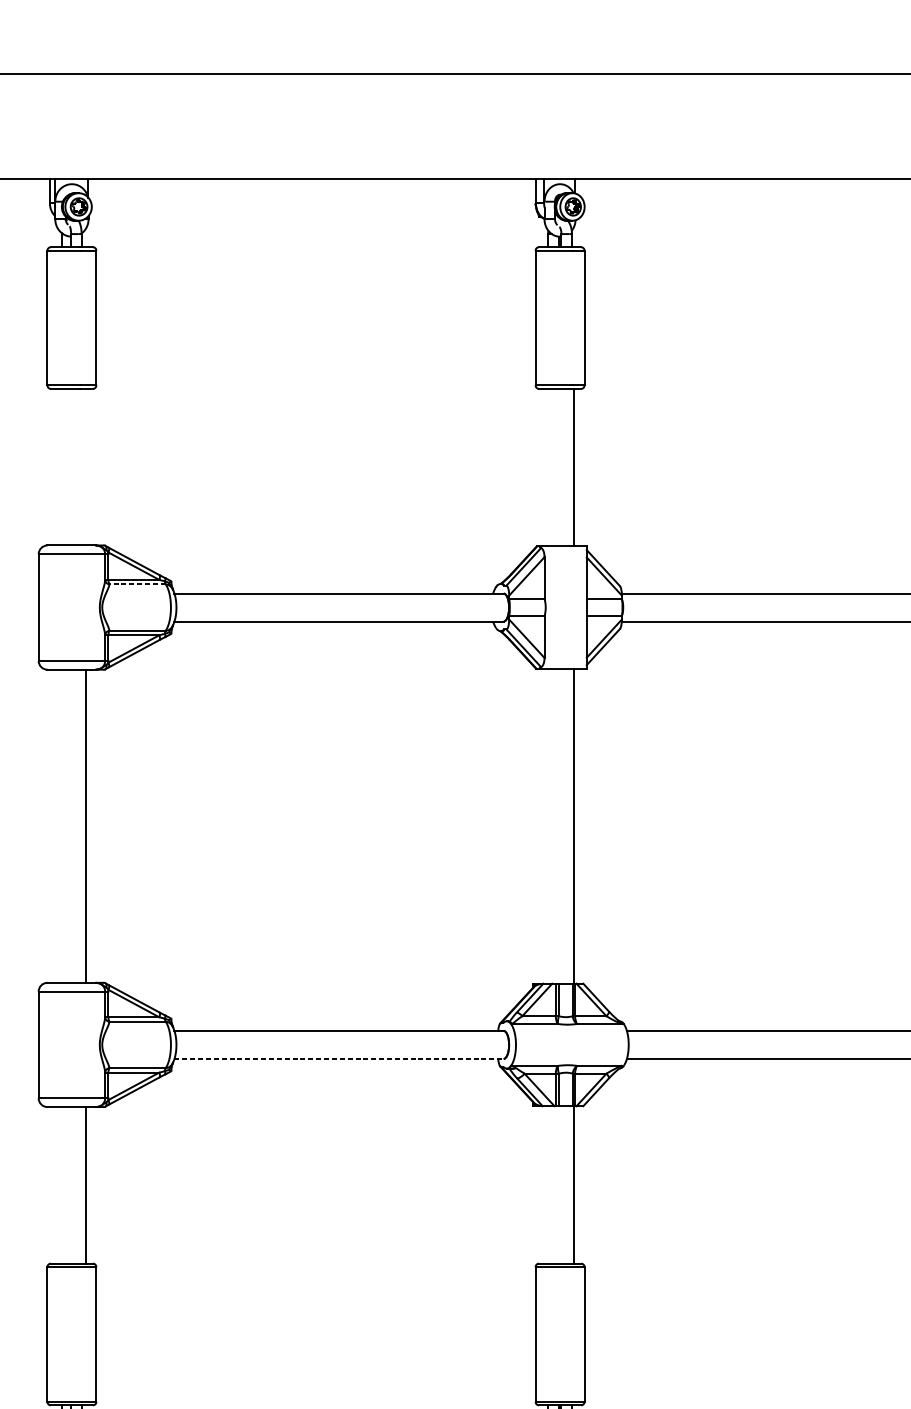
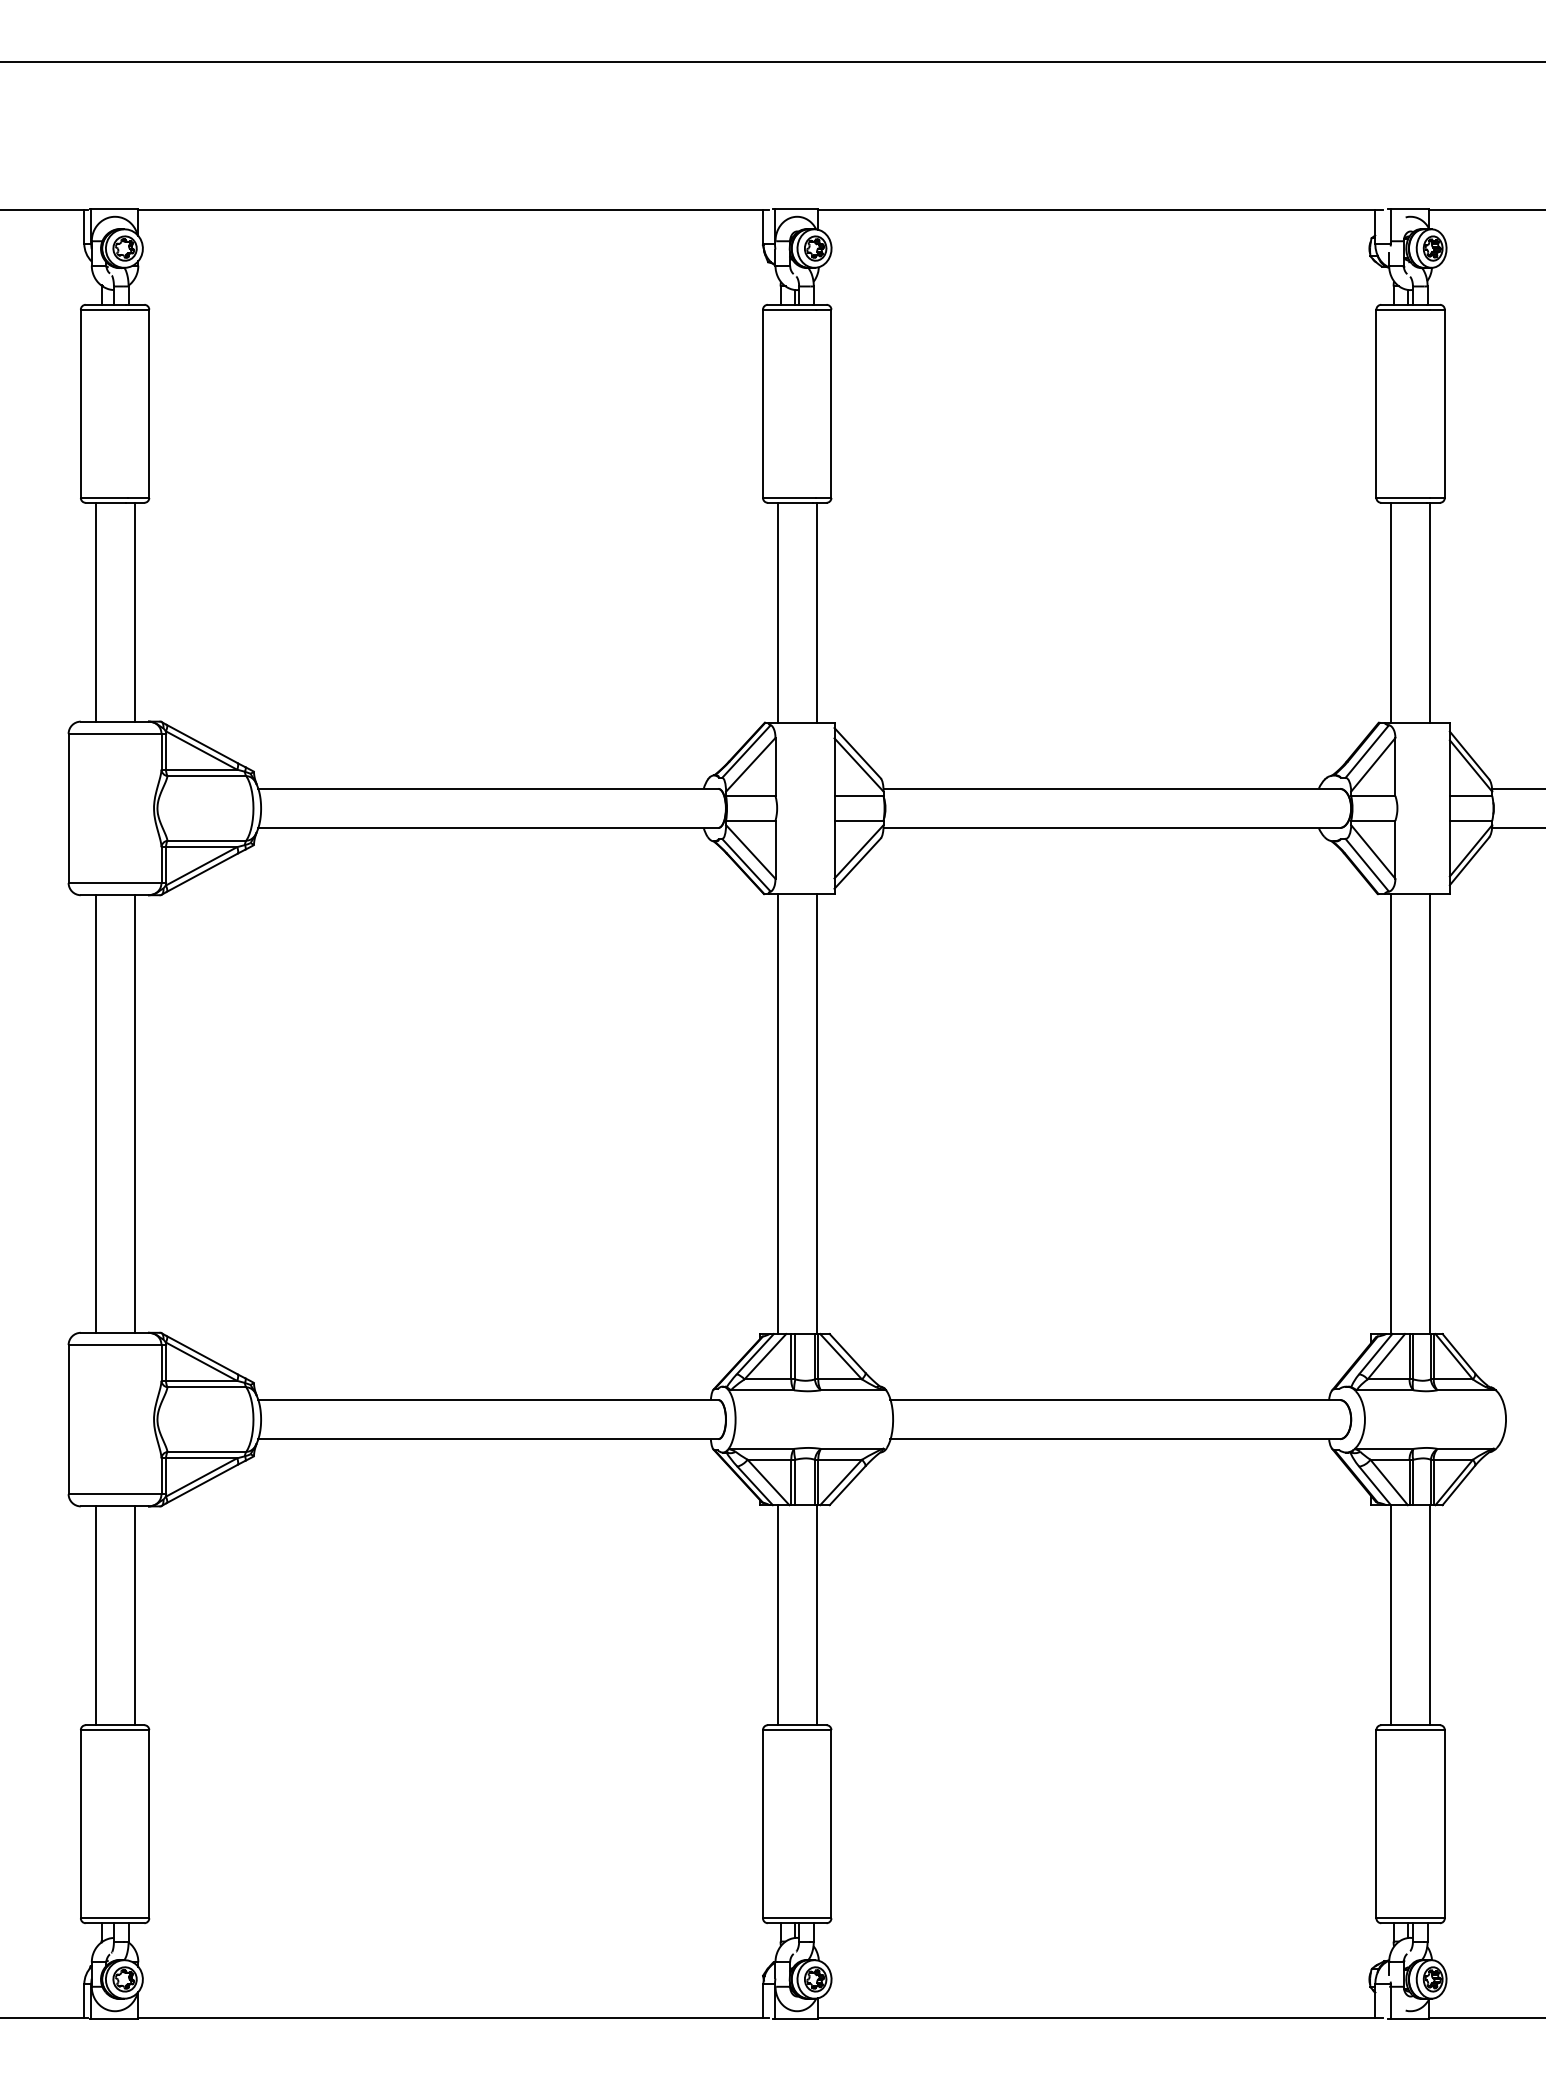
line: (57, 466) -> (95, 611), added
line: (85, 466) -> (134, 611), added
line: (545, 467) -> (777, 612), added
line: (137, 584) -> (206, 776), dashed -> solid
line: (57, 825) -> (95, 1113), added
line: (545, 826) -> (777, 1114), added
line: (339, 1059) -> (488, 1439), dashed -> solid
line: (57, 1185) -> (95, 1615), added
line: (545, 1185) -> (777, 1615), added

